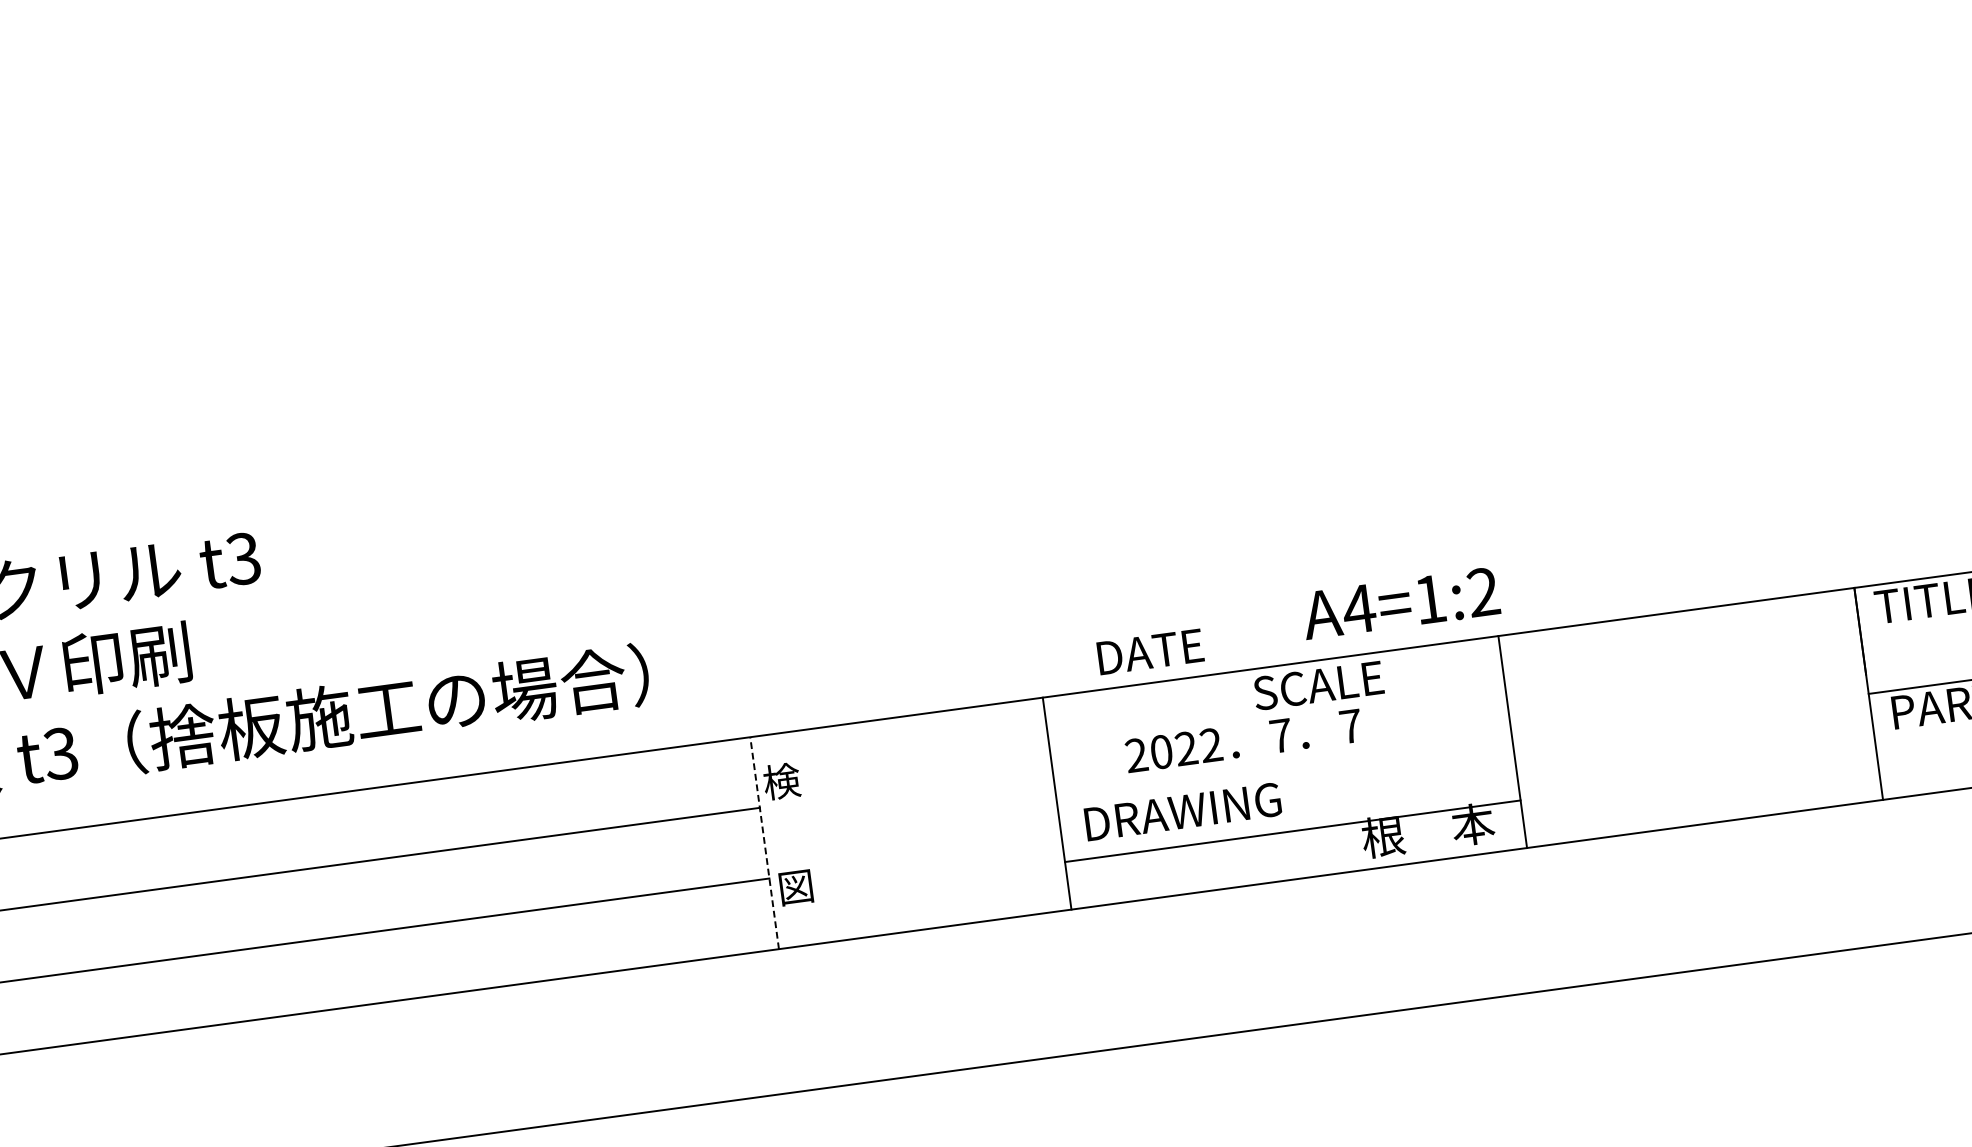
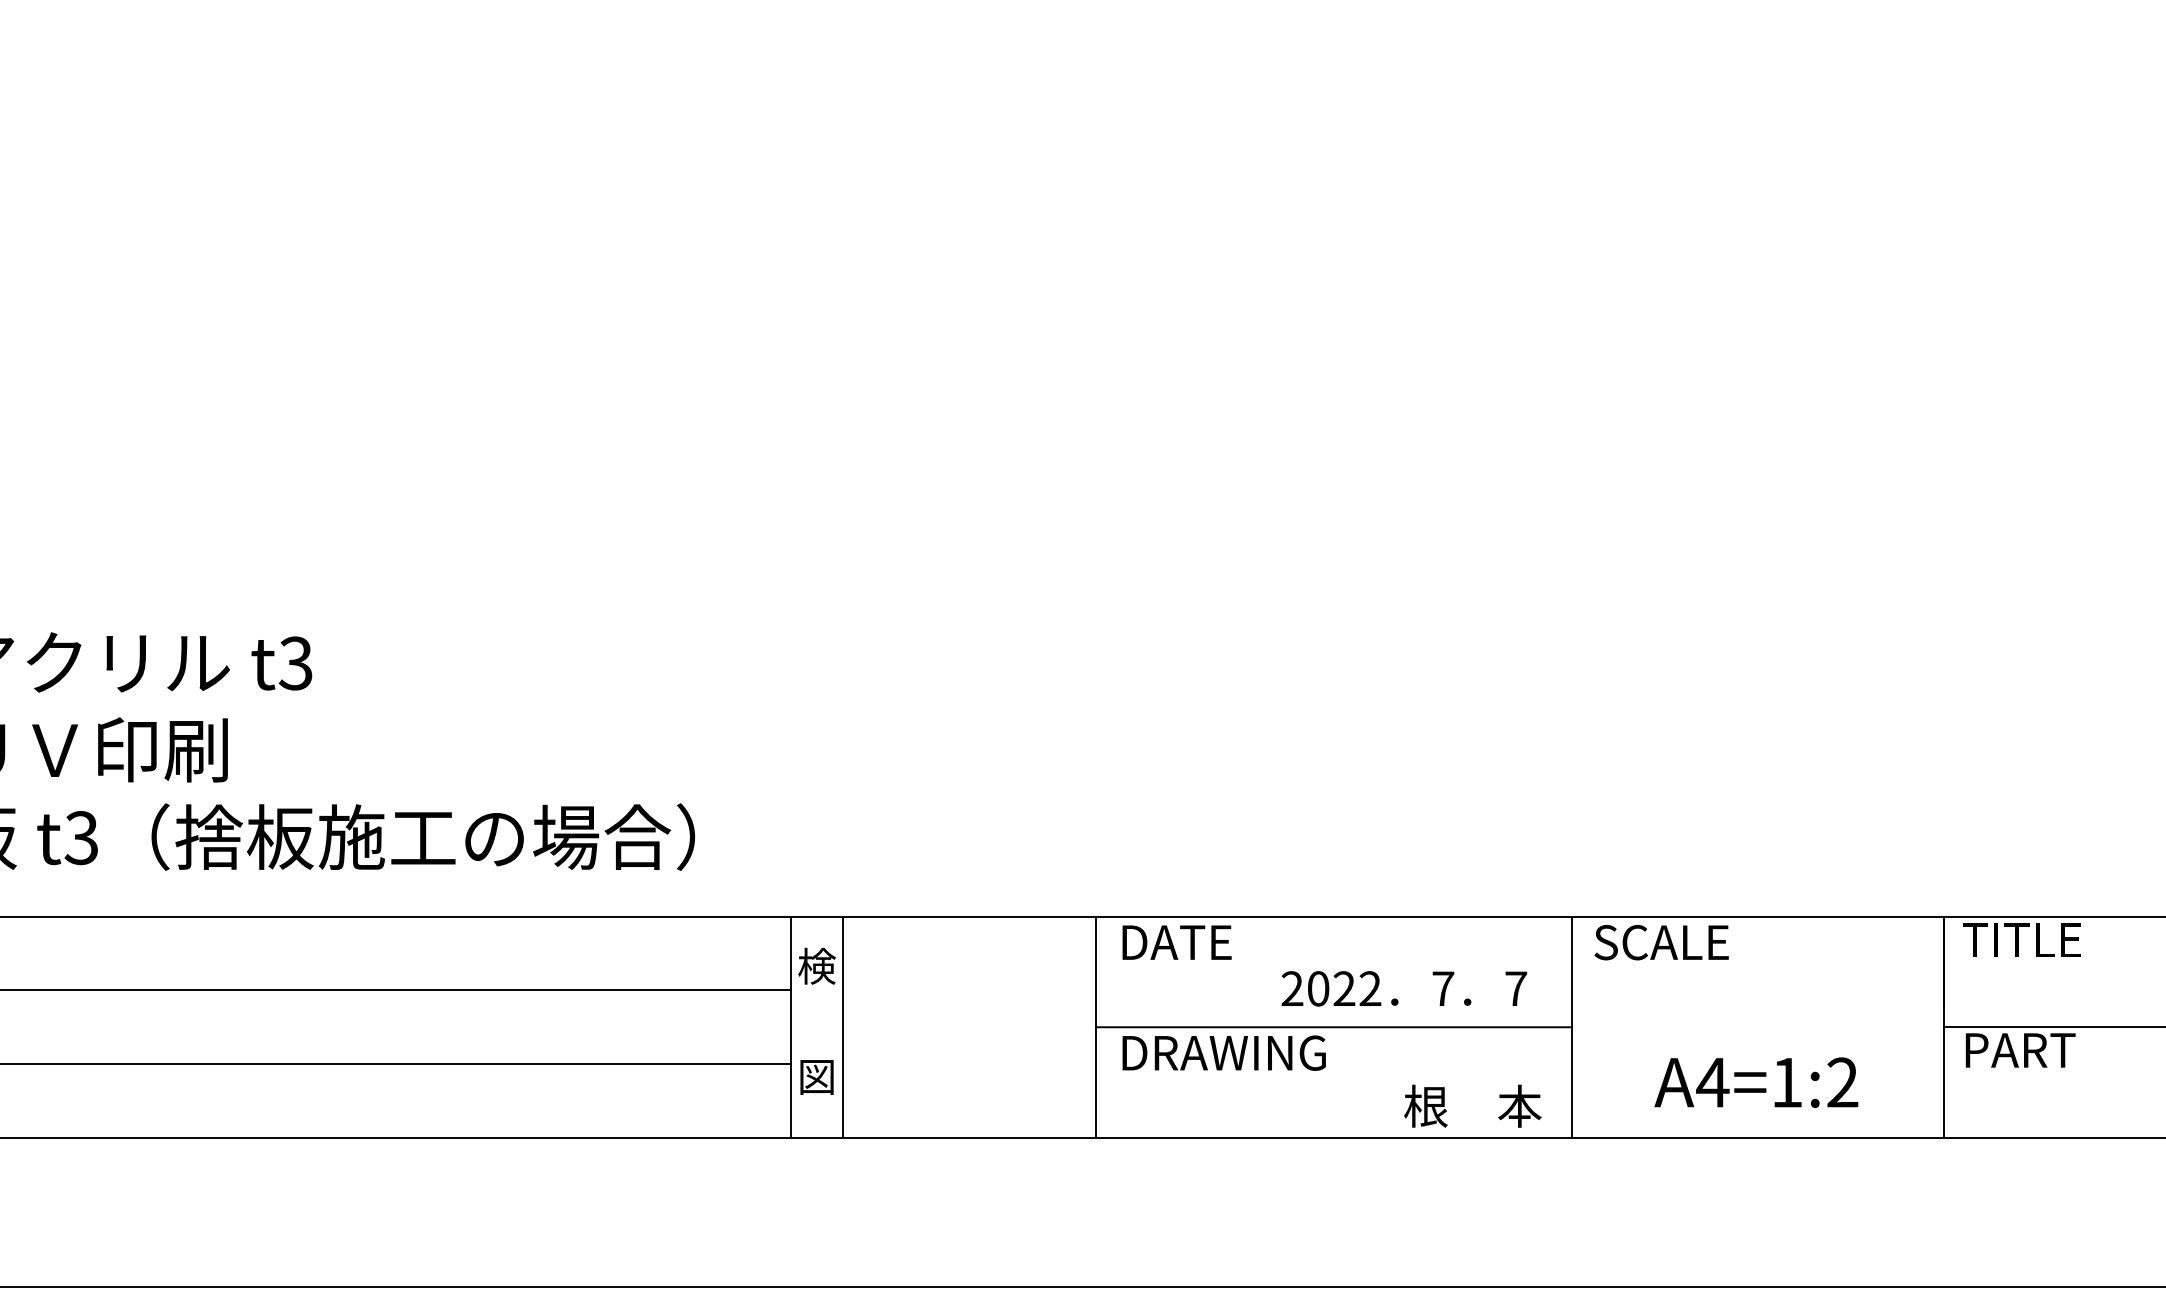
text: (1400, 603) -> (1756, 1082), moved
text: (1149, 651) -> (1176, 942), moved
text: (1318, 685) -> (1661, 942), moved
text: (1243, 740) -> (1404, 988), moved
line: (1292, 831) -> (1333, 1027), moved
line: (814, 835) -> (843, 1026), added
line: (764, 843) -> (790, 1027), dashed -> solid

